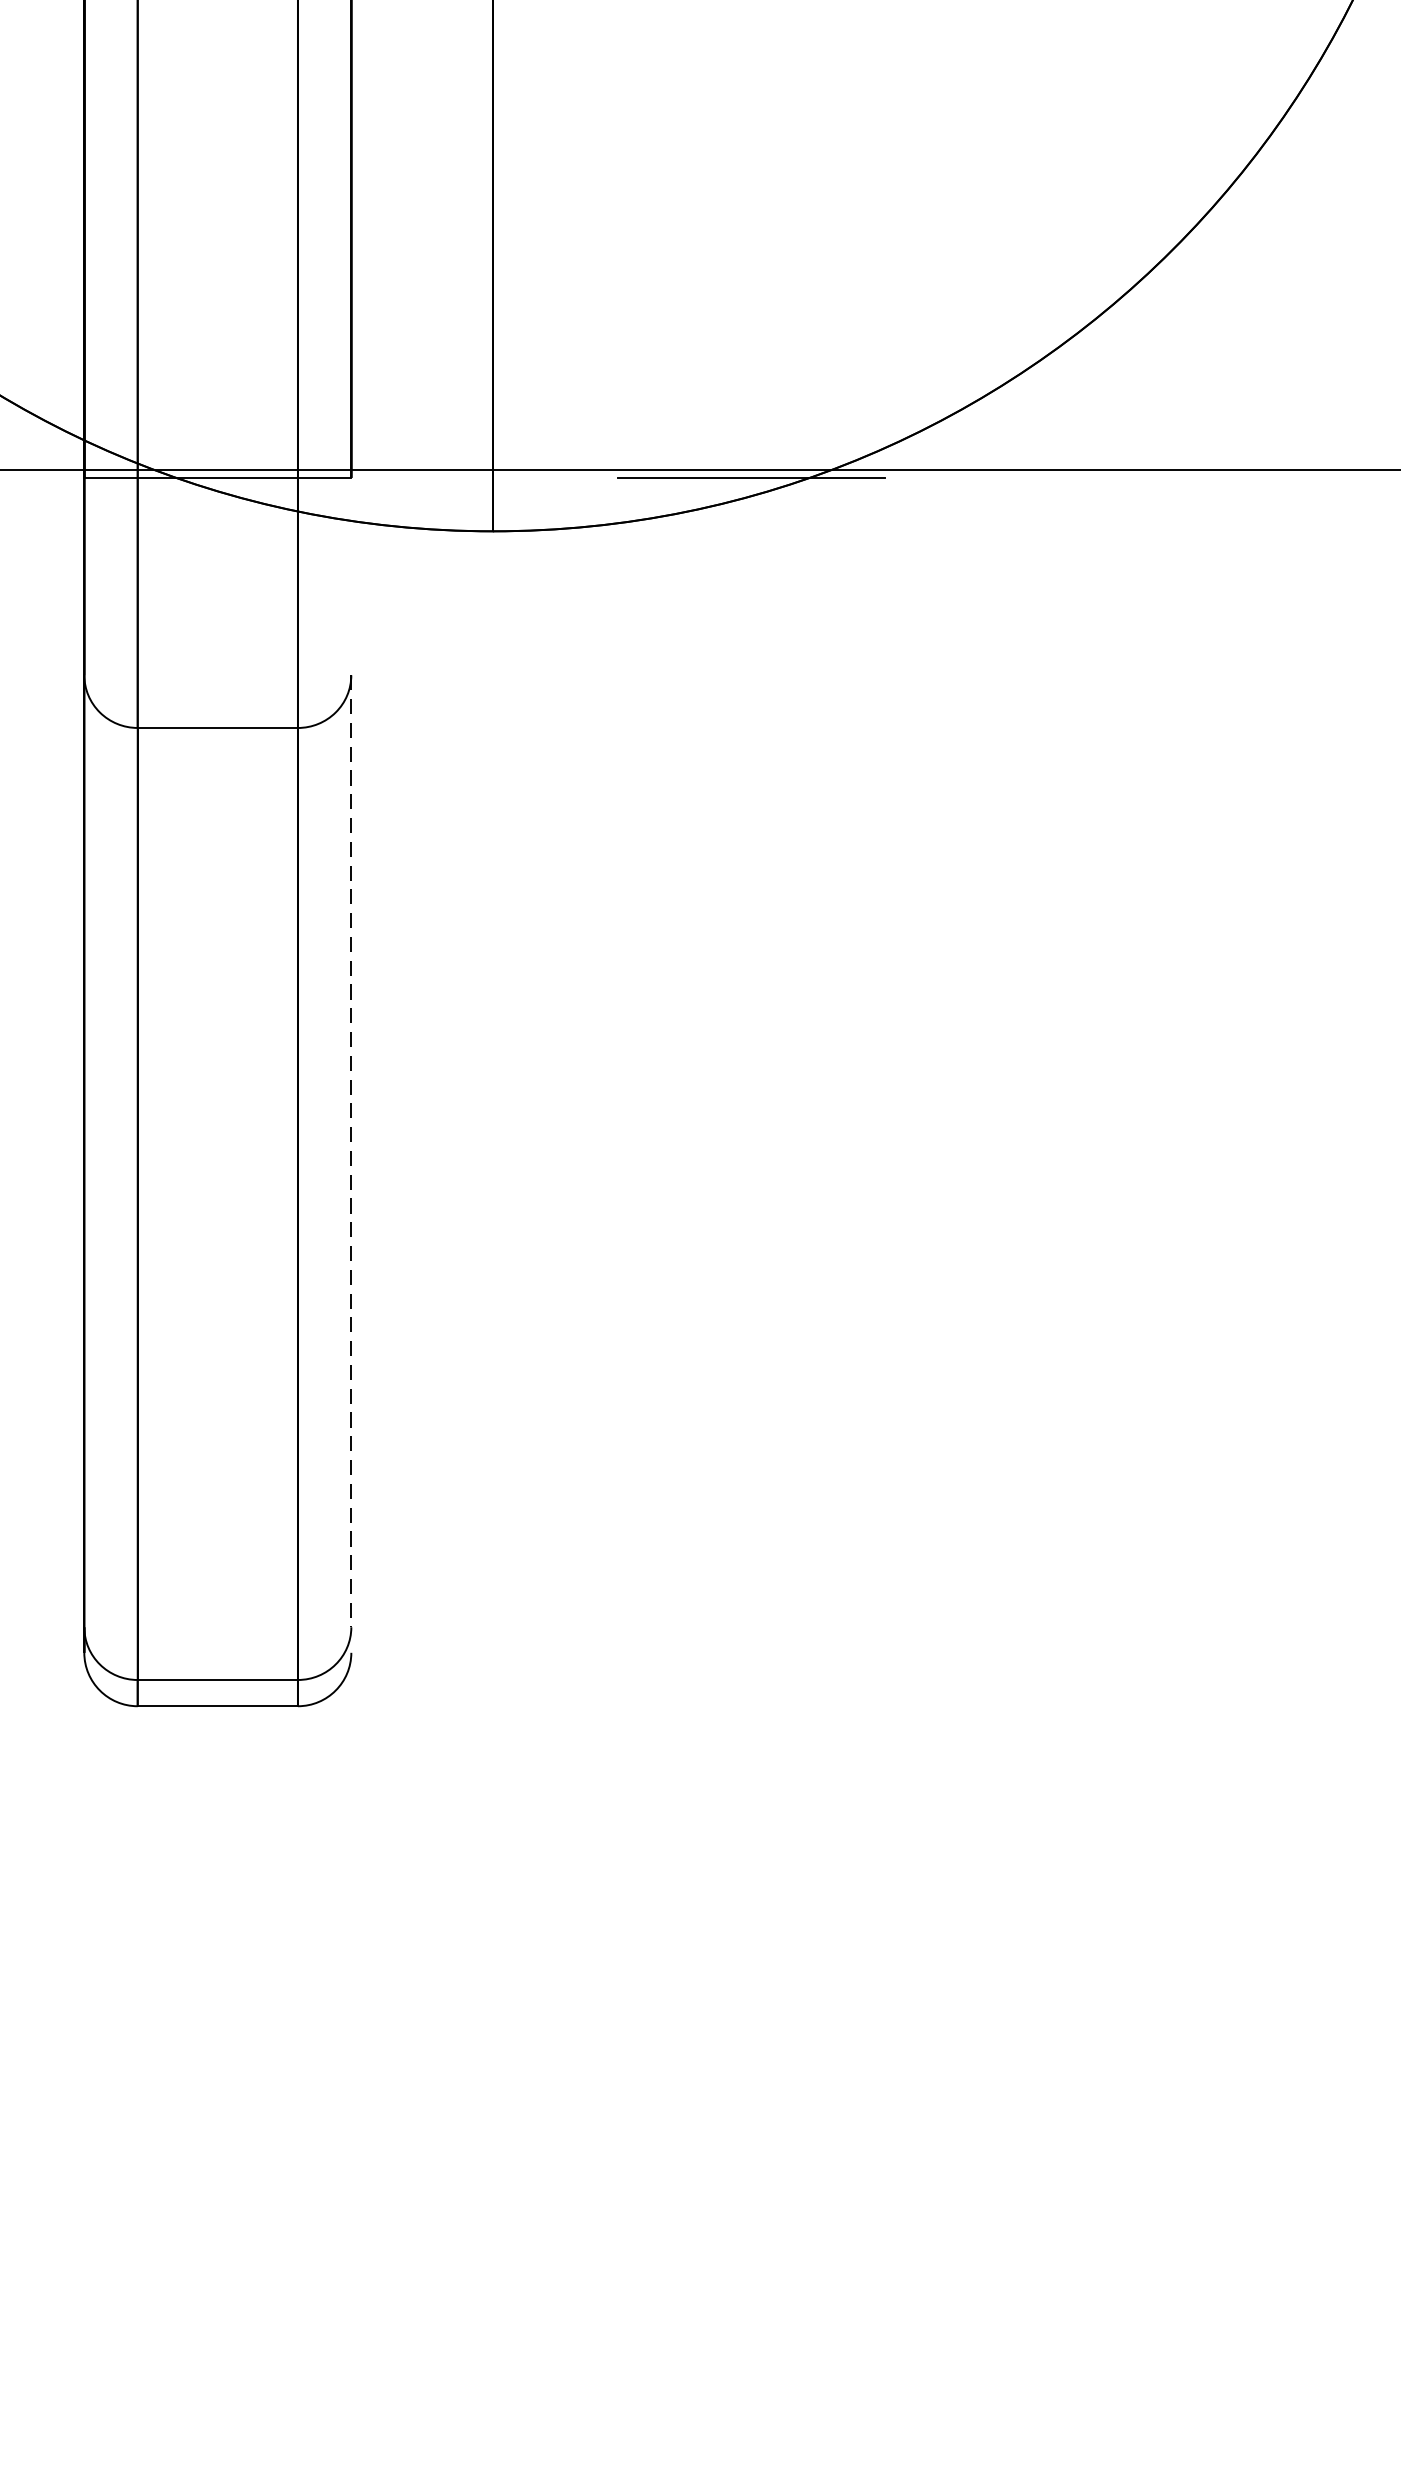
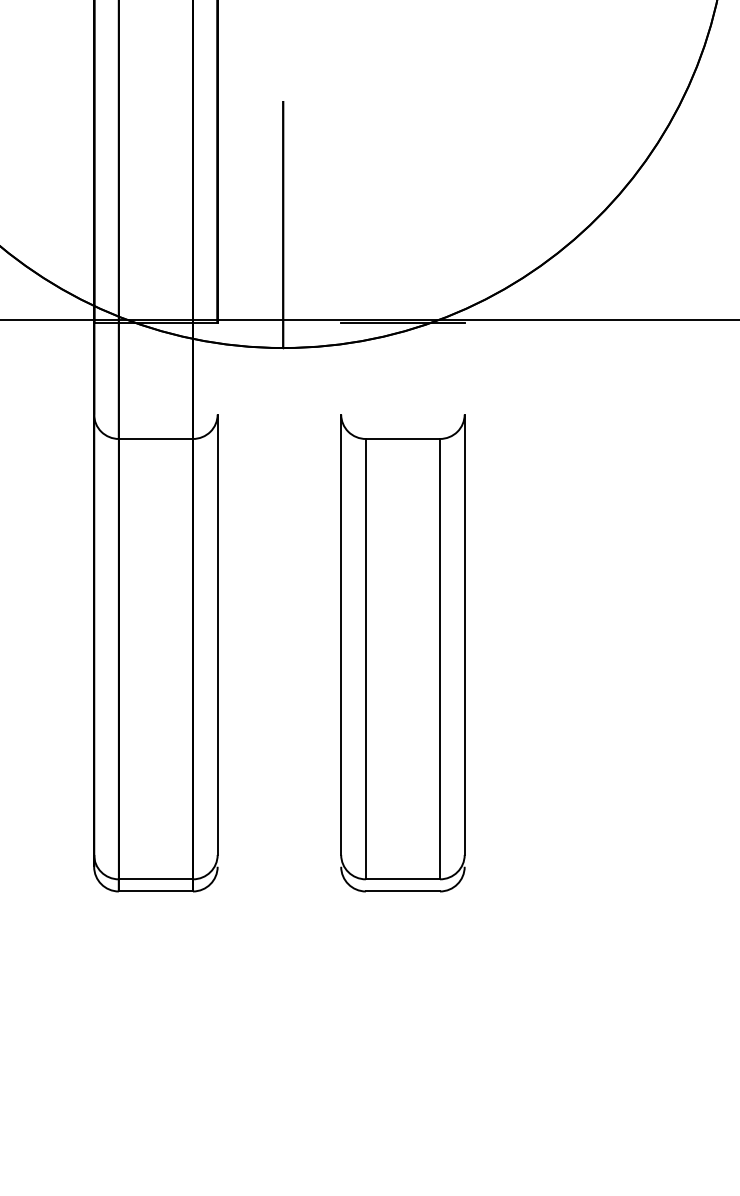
line: (350, 1152) -> (217, 635), dashed -> solid
part: (750, 1191) -> (402, 653), added

